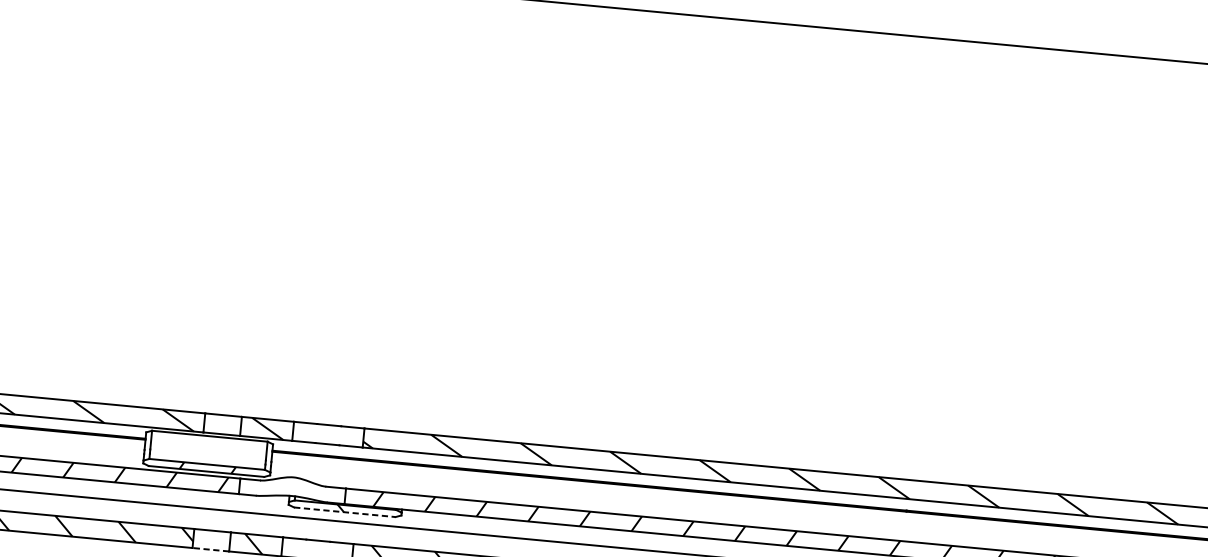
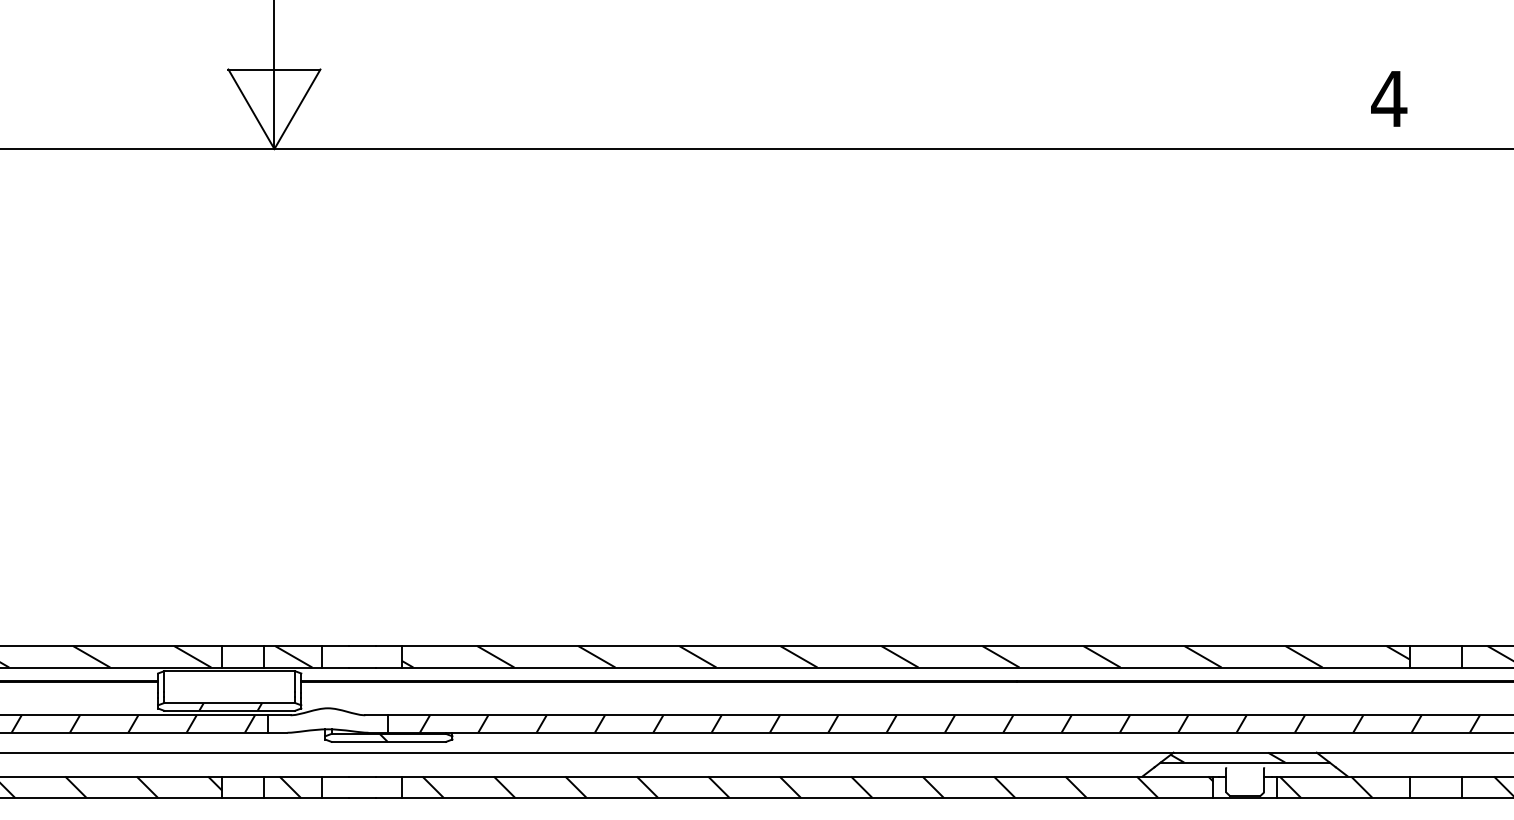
line: (345, 511) -> (389, 741), dashed -> solid
line: (210, 550) -> (242, 798), dashed -> solid

